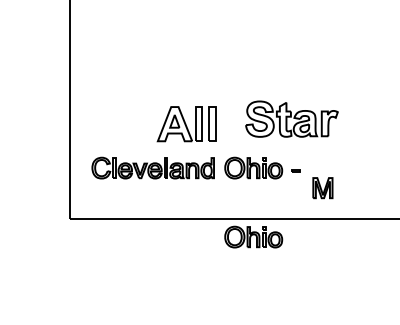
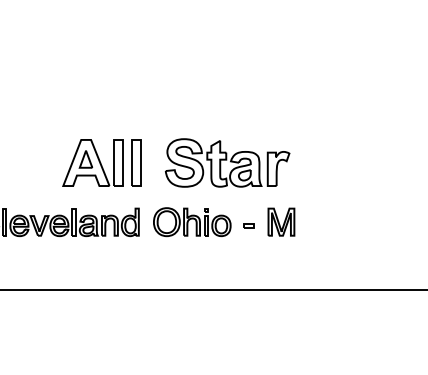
part: (291, 118) -> (227, 162), moved
part: (322, 188) -> (280, 222), moved
part: (253, 236) -> (192, 314), removed

